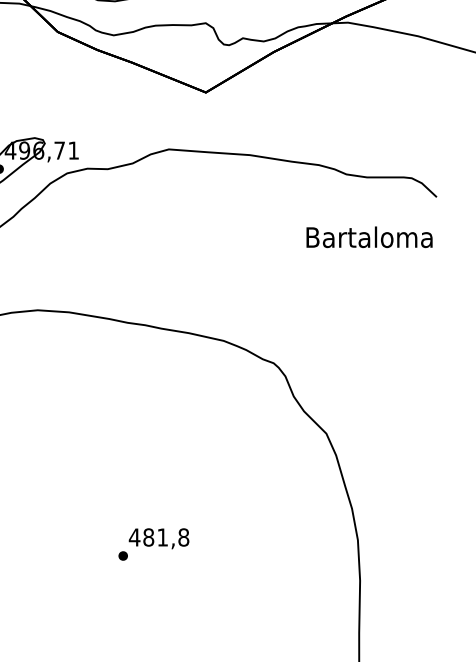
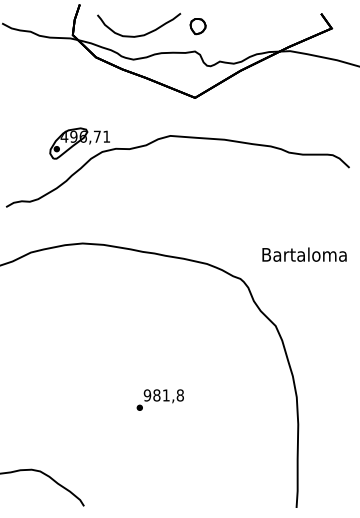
text: (369, 237) -> (304, 254), moved
text: (134, 537) -> (147, 395), 481,8 -> 981,8

